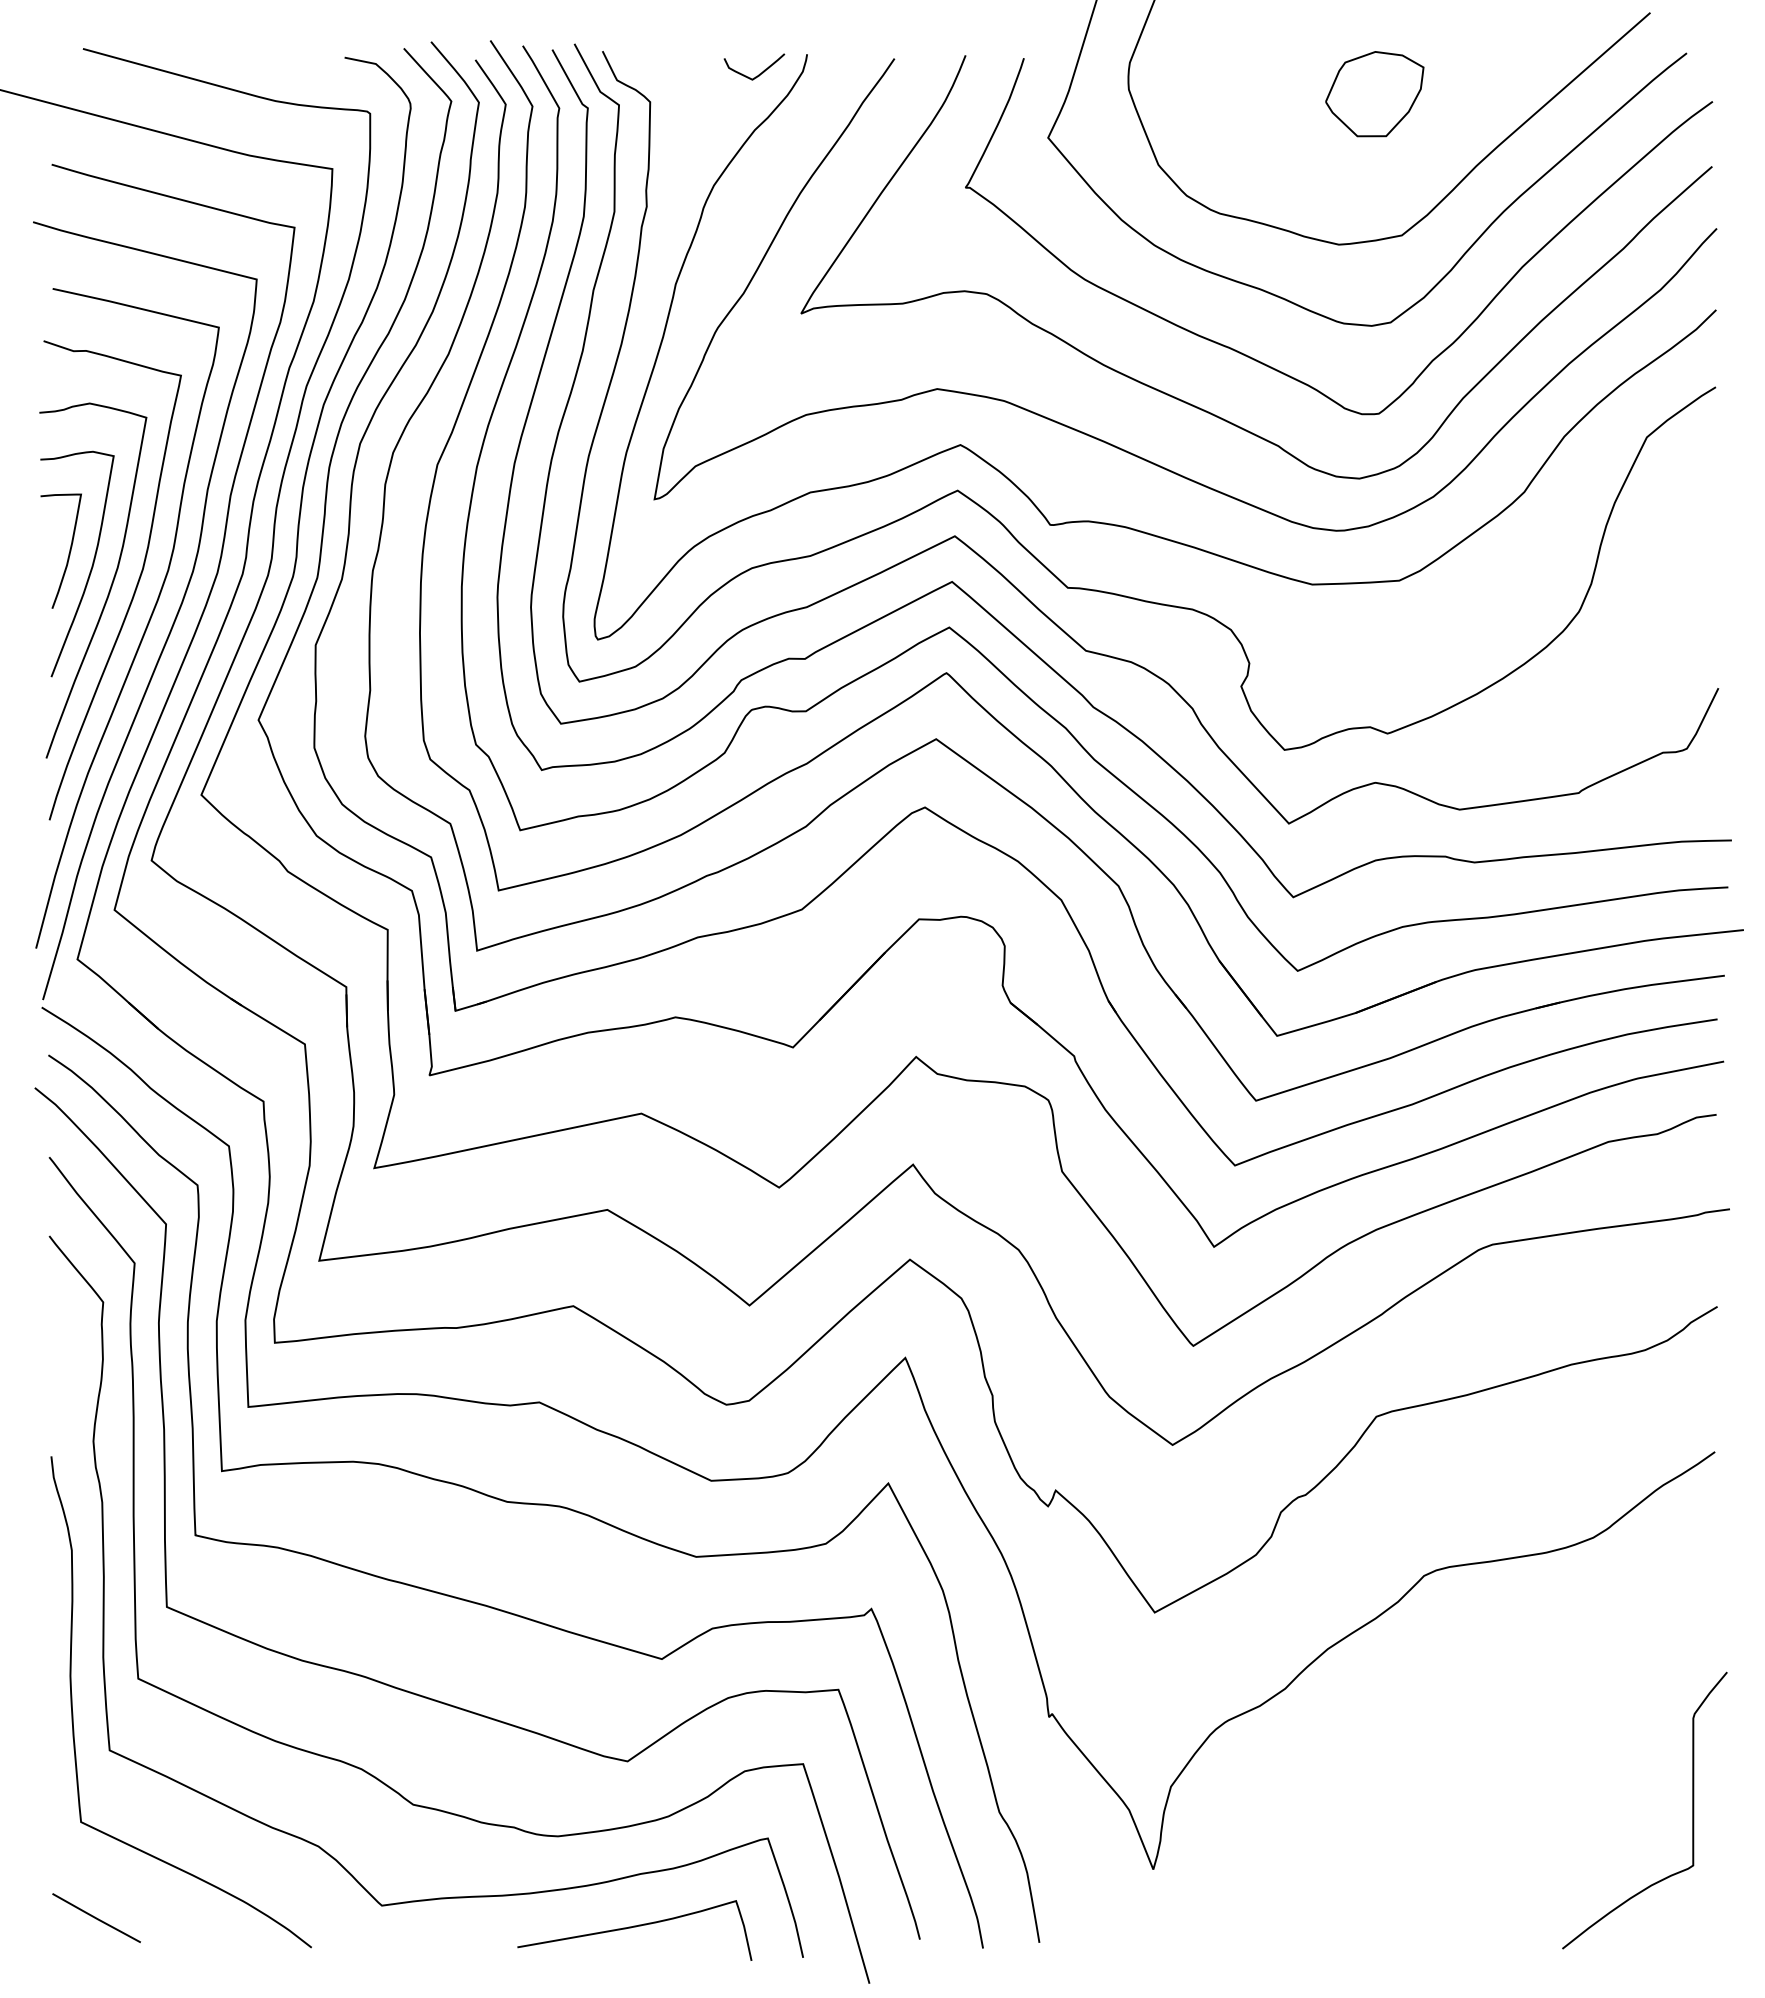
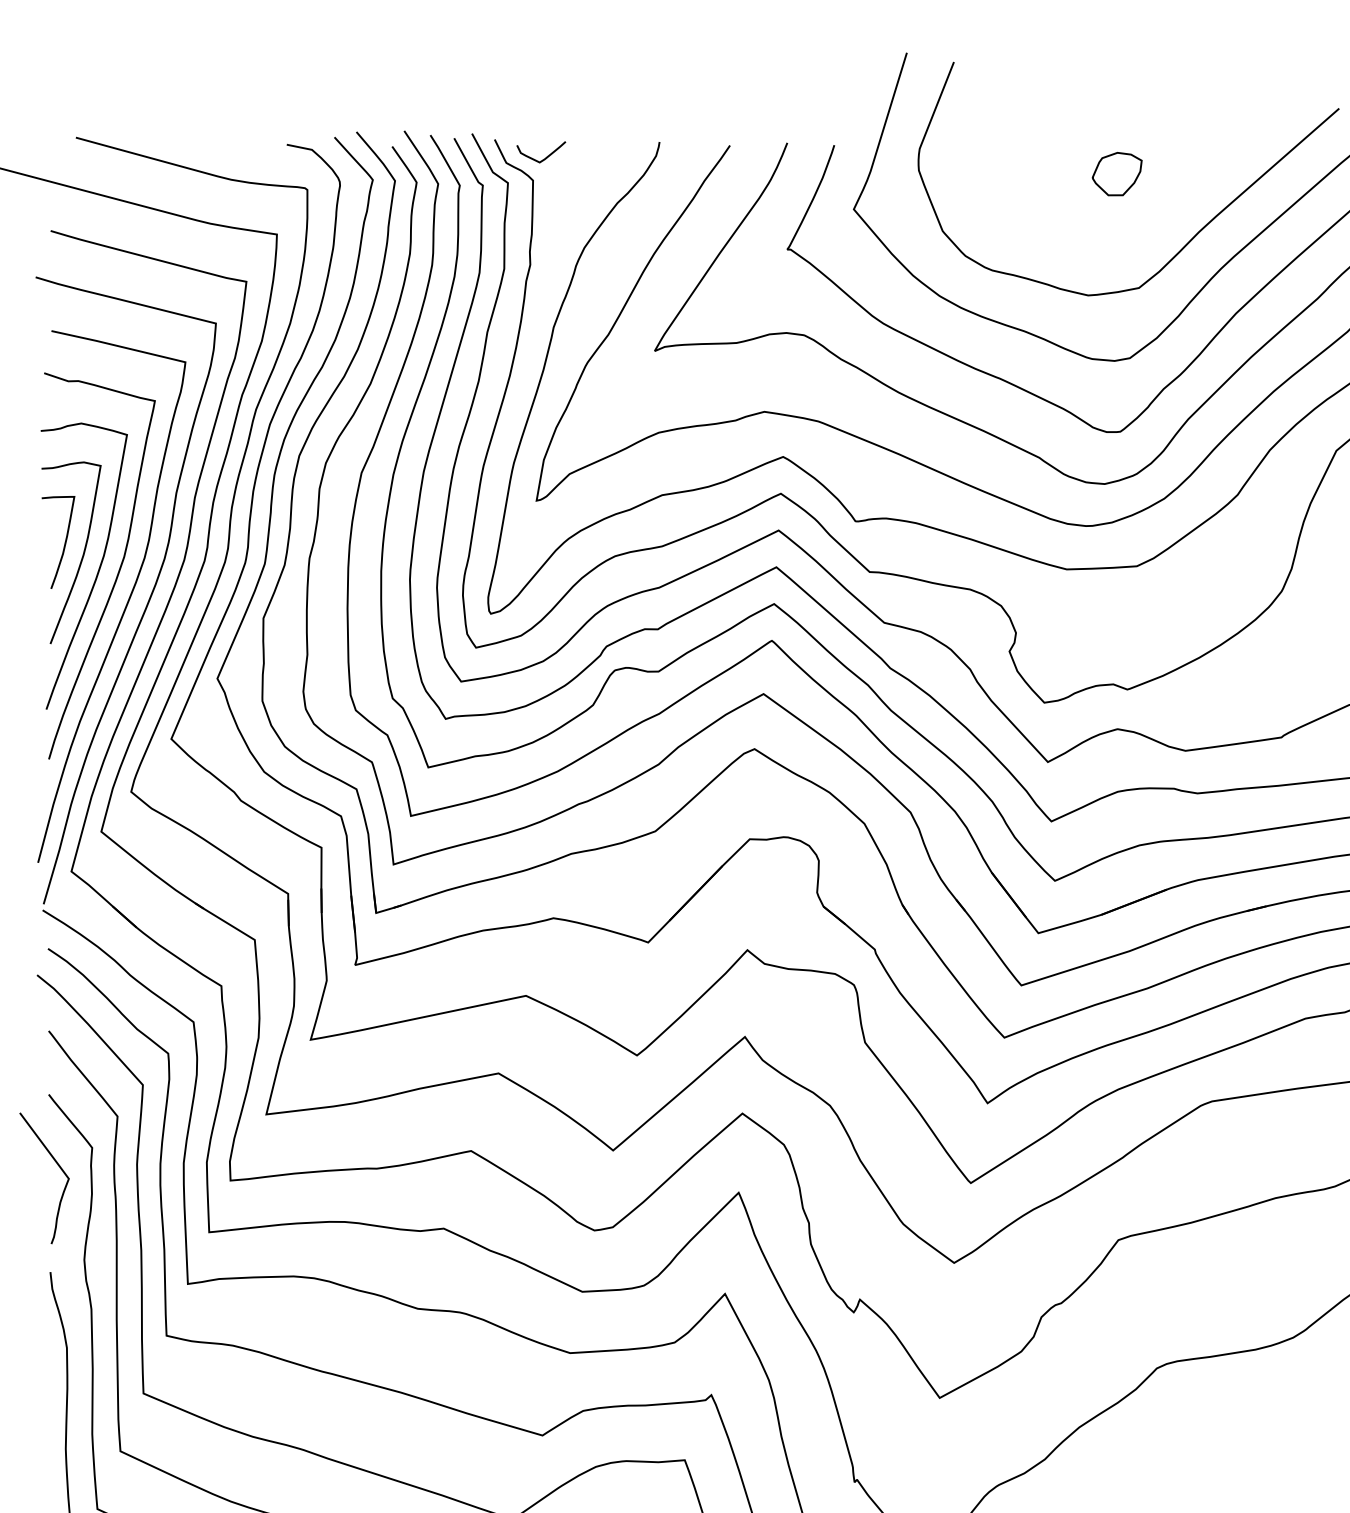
curve: (759, 73) -> (545, 157), moved
part: (1374, 93) -> (1116, 173), size x0.62
curve: (61, 1325) -> (58, 1166), added

